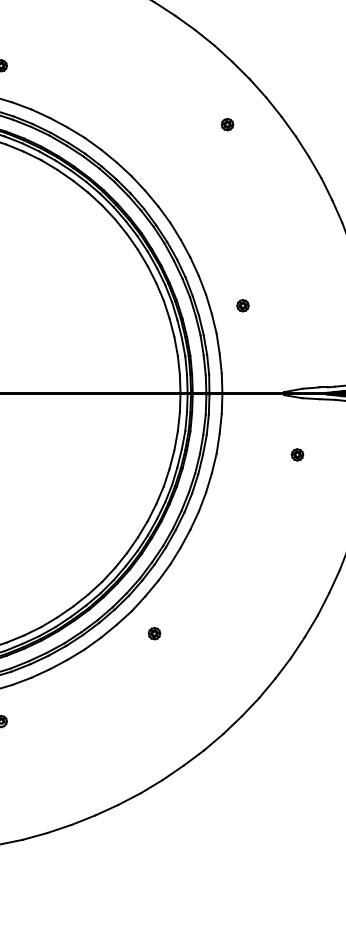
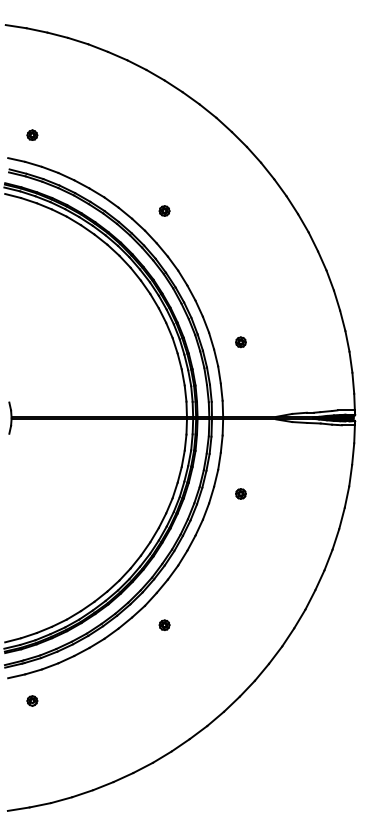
part: (227, 124) -> (164, 210), moved
part: (296, 454) -> (240, 493), moved

